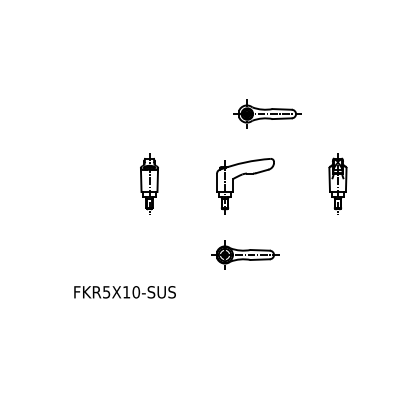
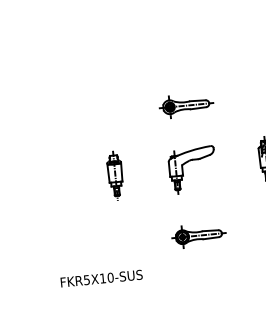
part: (267, 113) -> (186, 105), moved
part: (245, 254) -> (199, 235), moved
text: (124, 292) -> (101, 278), moved

